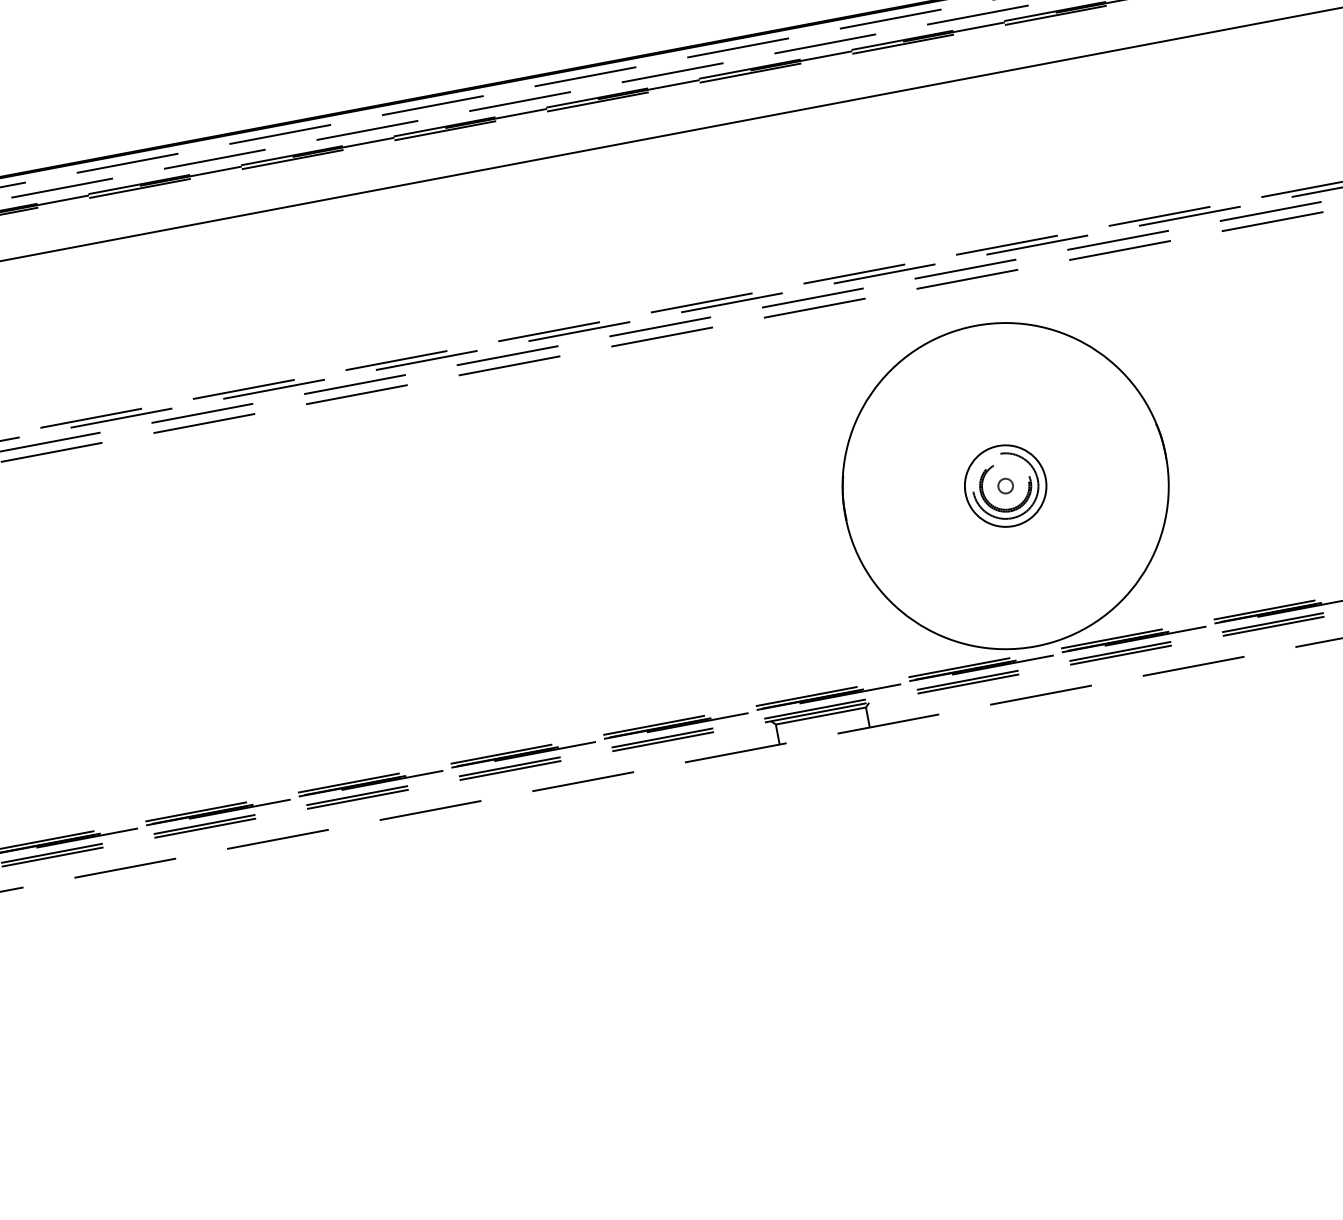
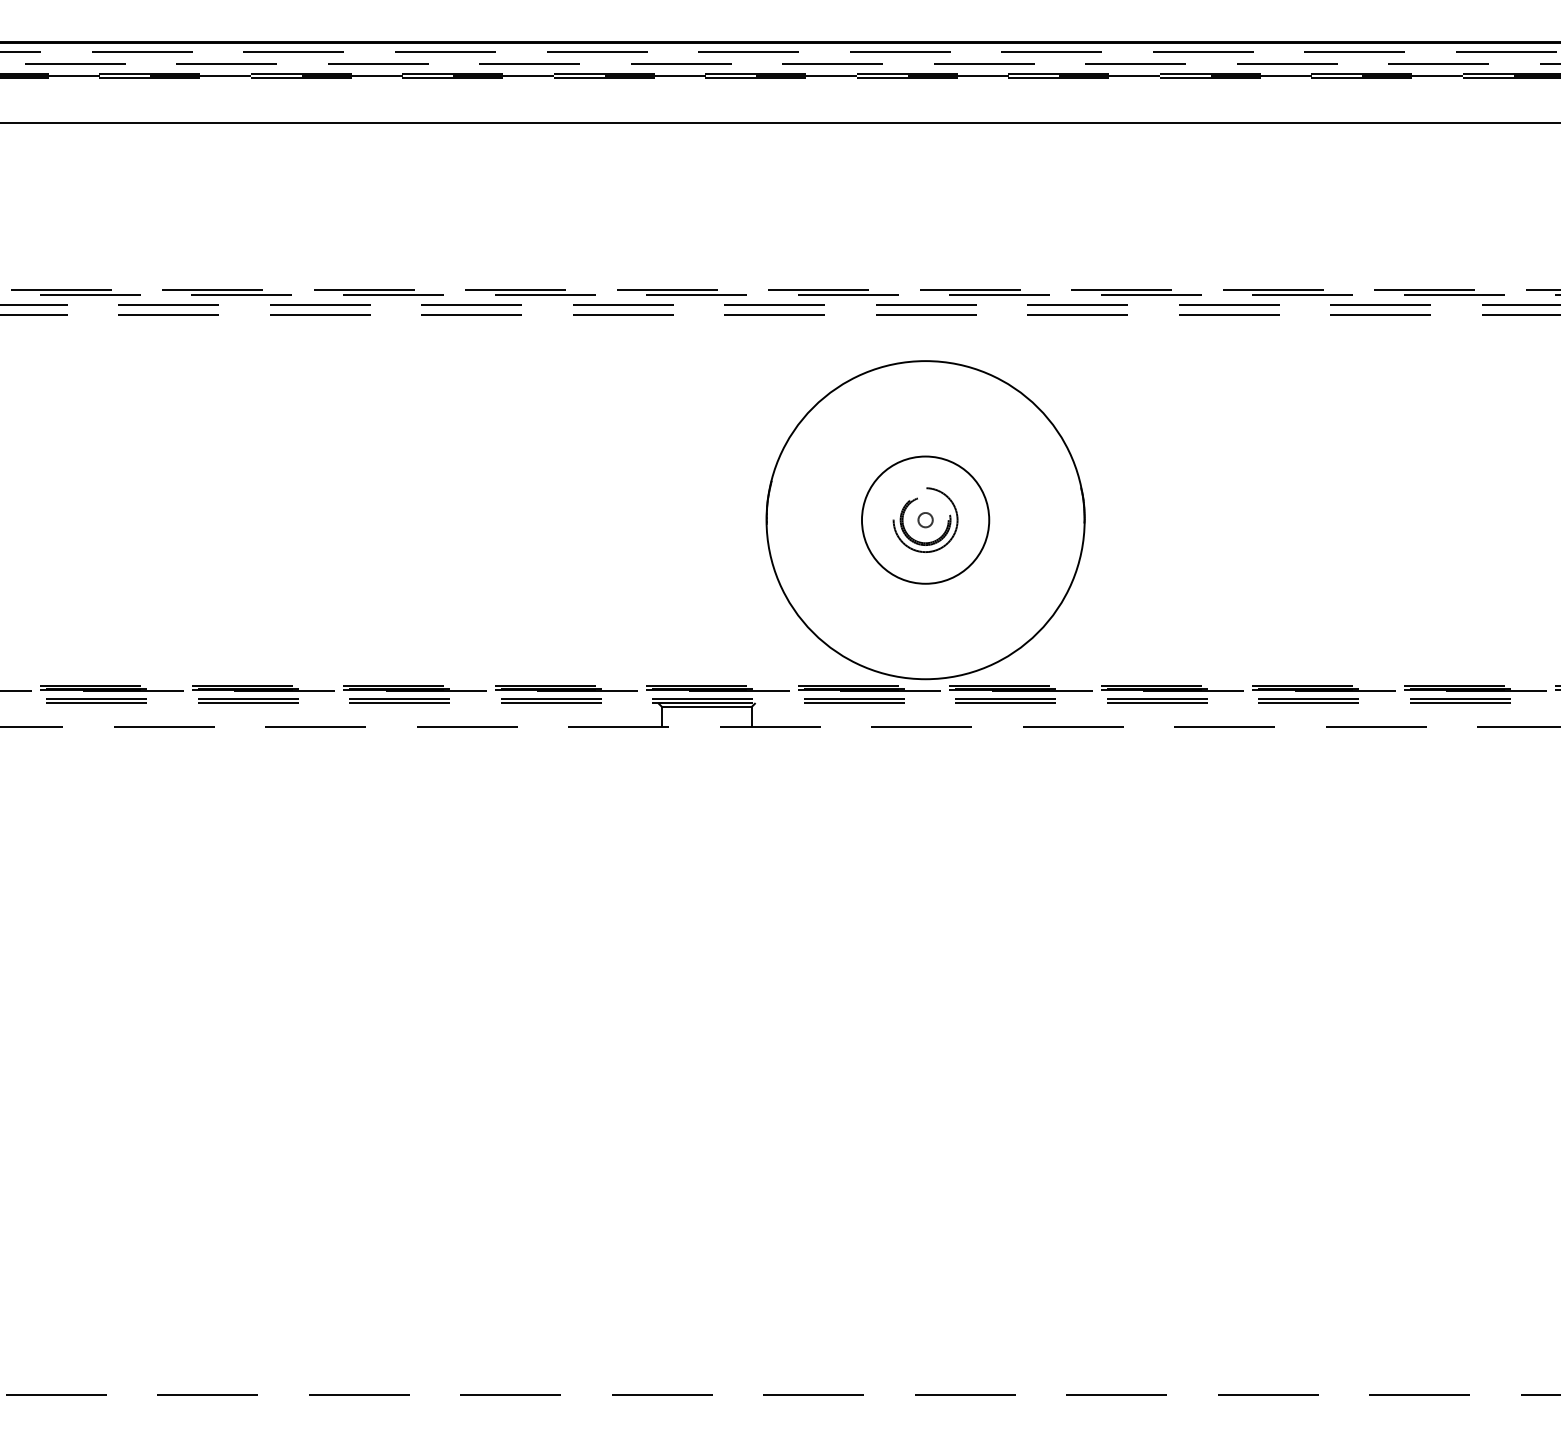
circle: (1005, 485) -> (925, 519), size x1.6

